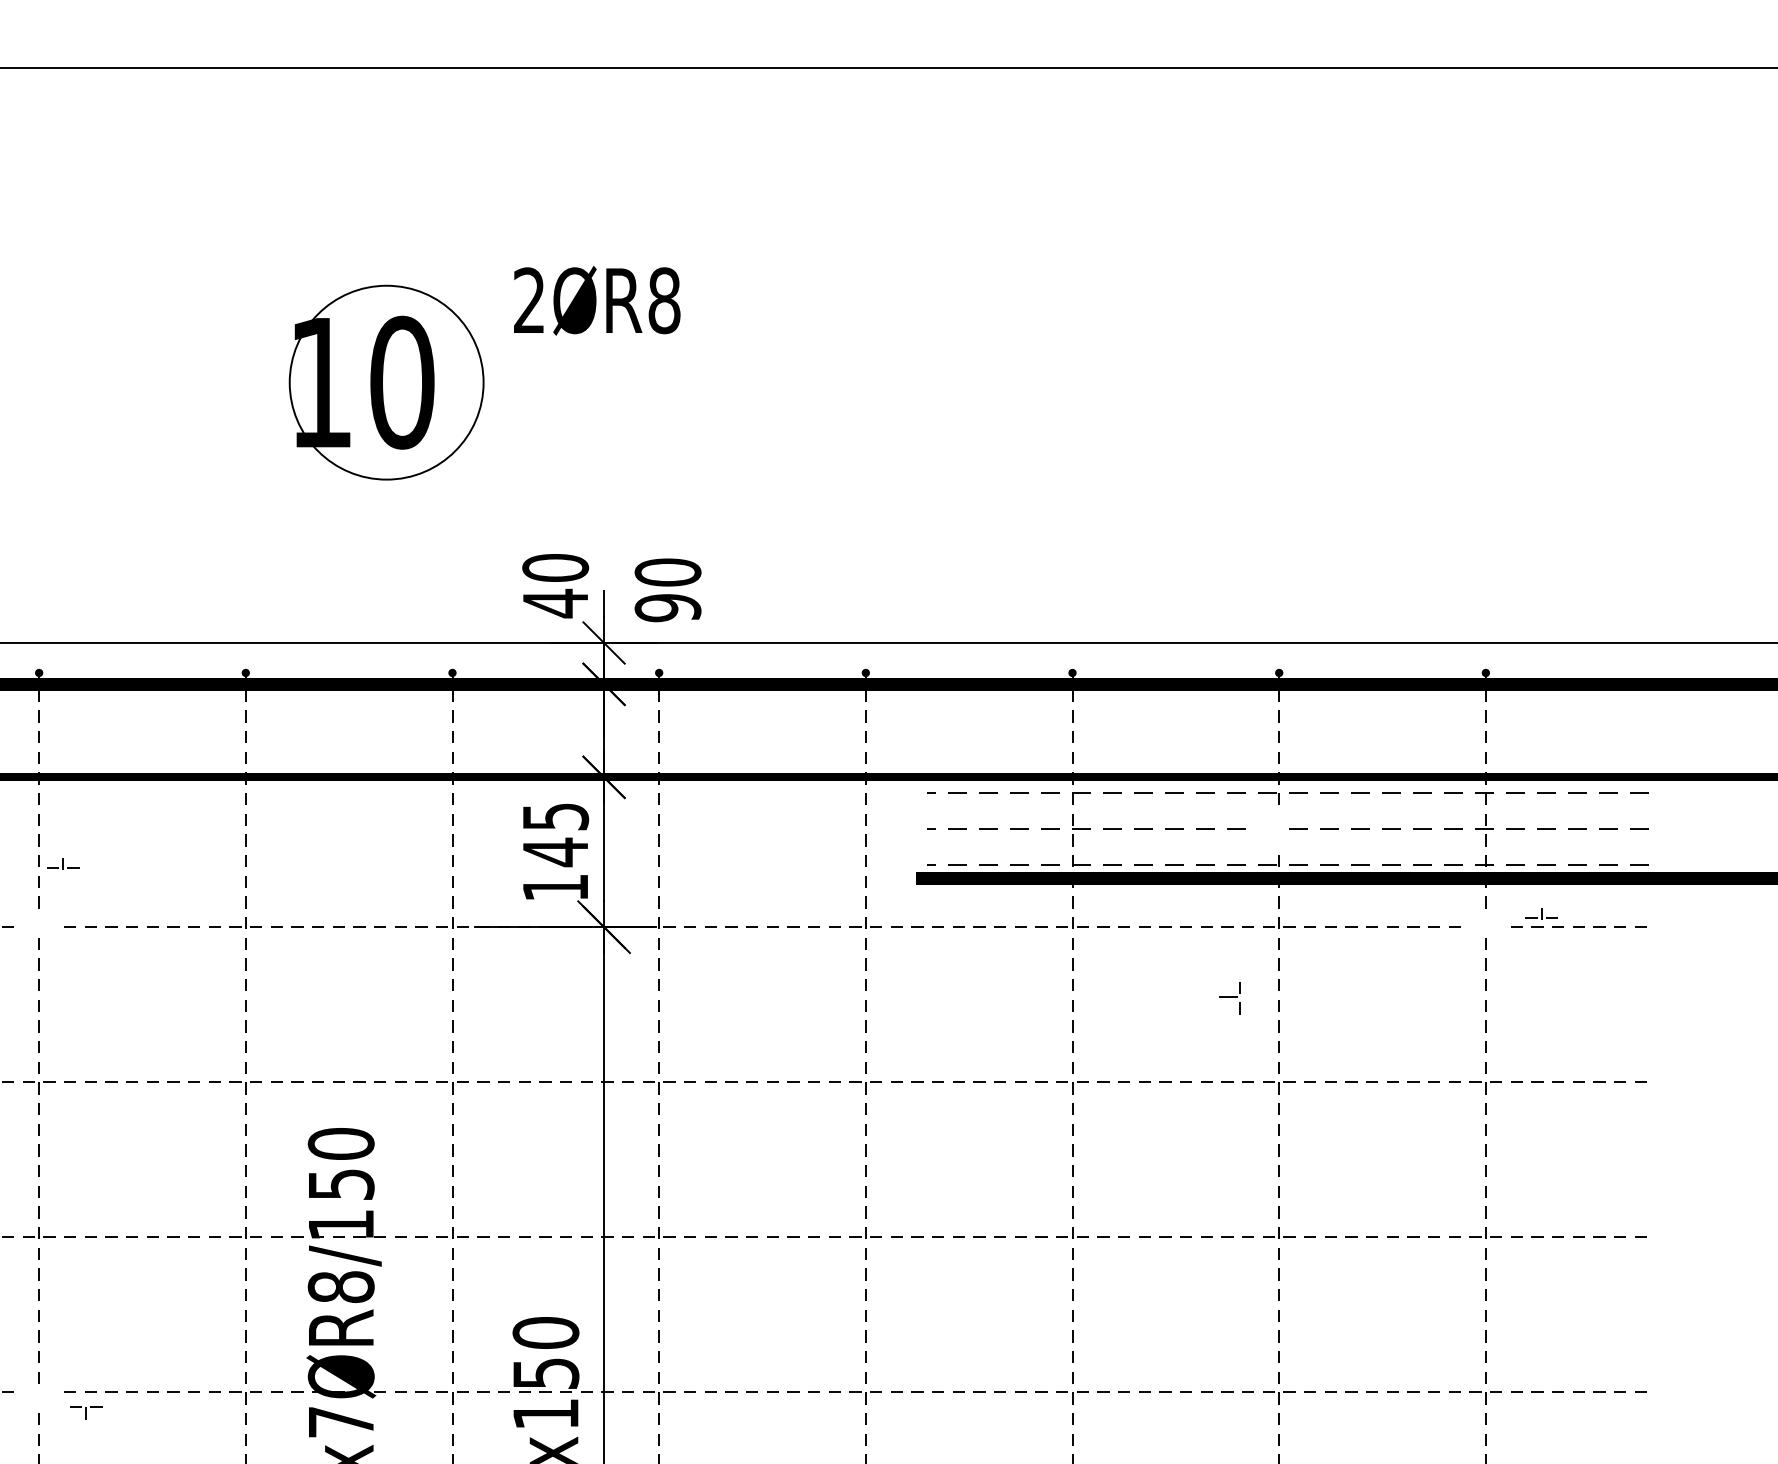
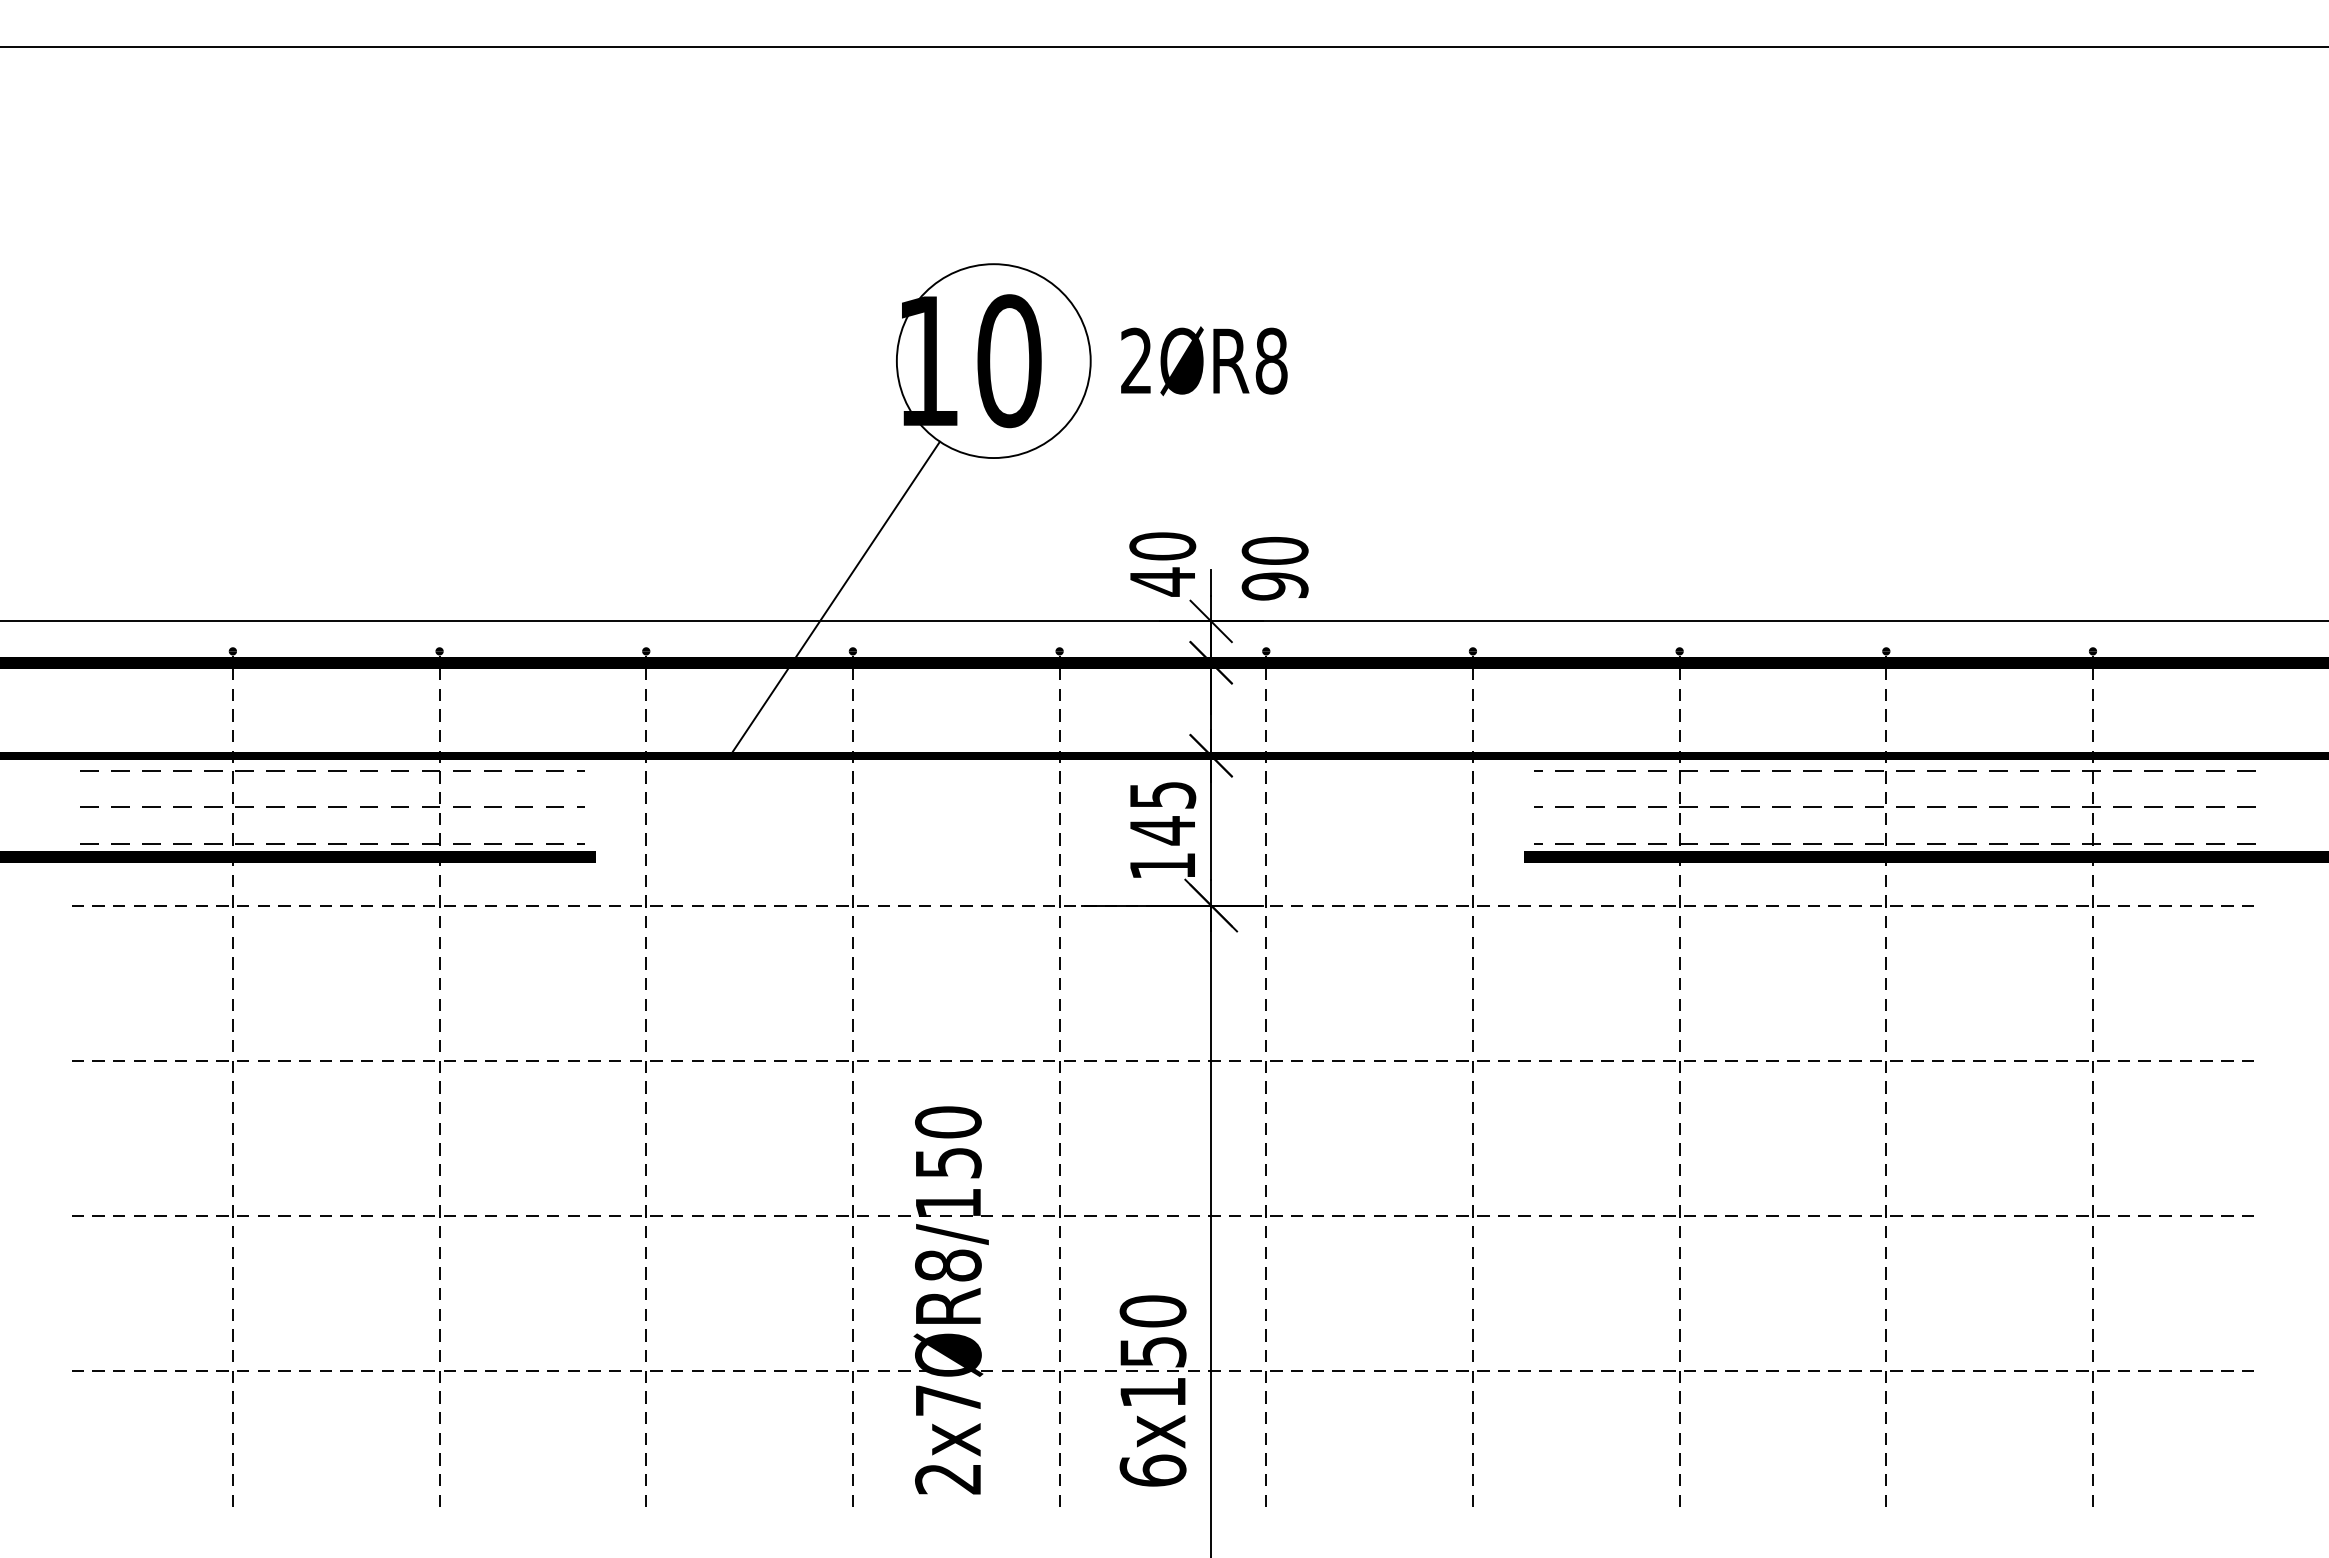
text: (597, 301) -> (1204, 361), moved
line: (227, 620) -> (834, 598), added
part: (63, 864) -> (646, 901), moved
part: (1541, 914) -> (2092, 901), moved
part: (1229, 998) -> (1875, 808), moved
part: (86, 1413) -> (646, 1376), moved

